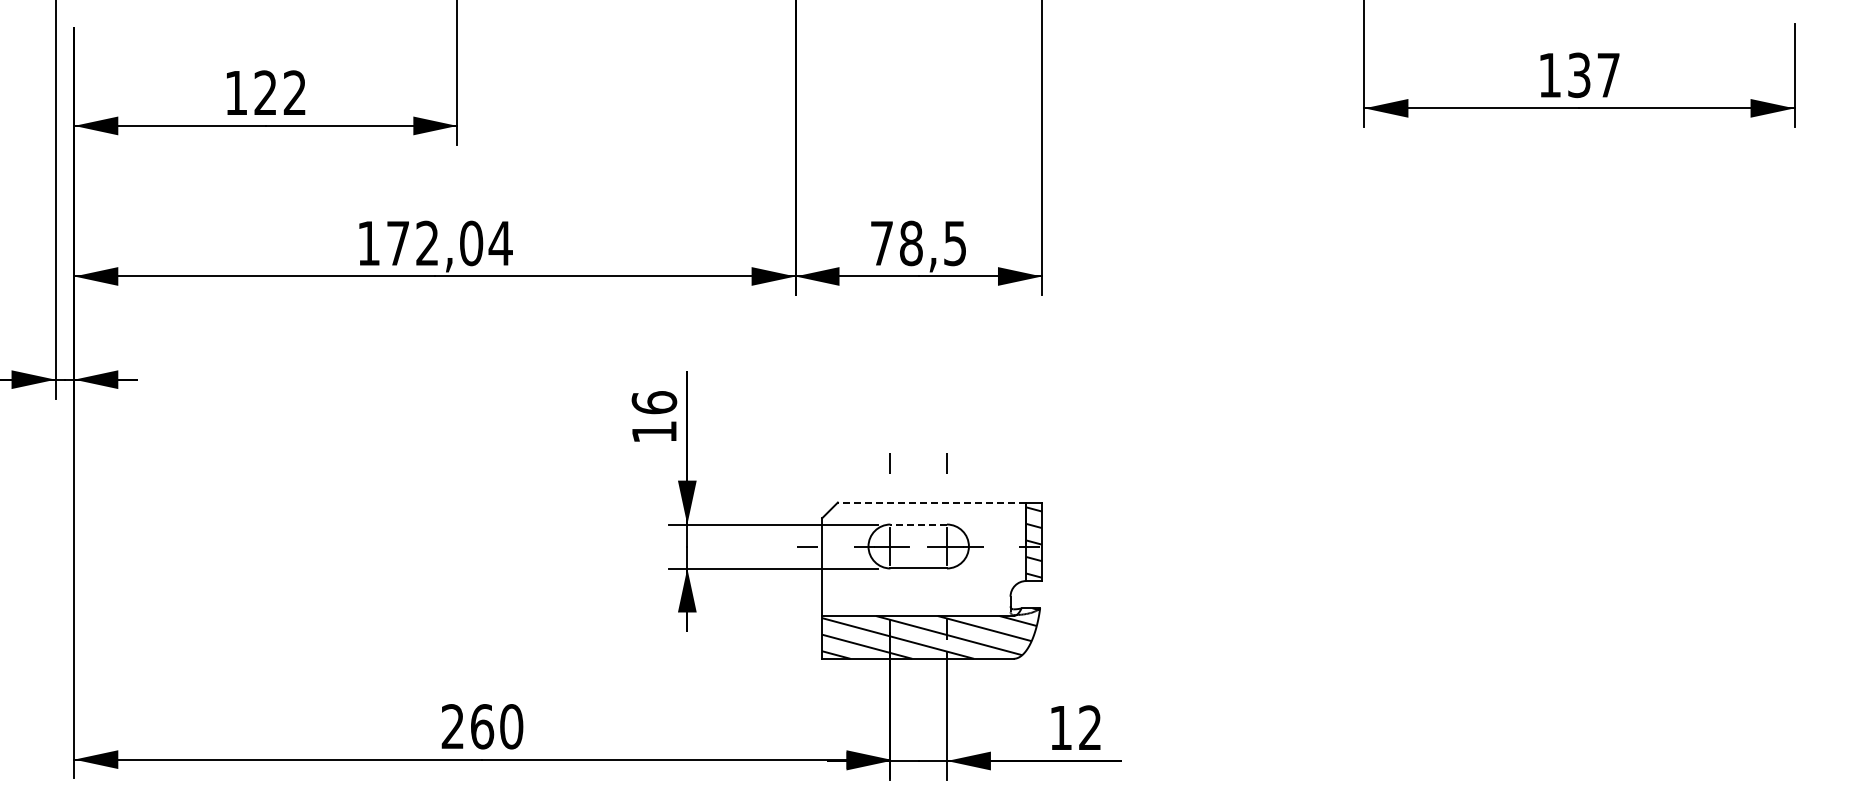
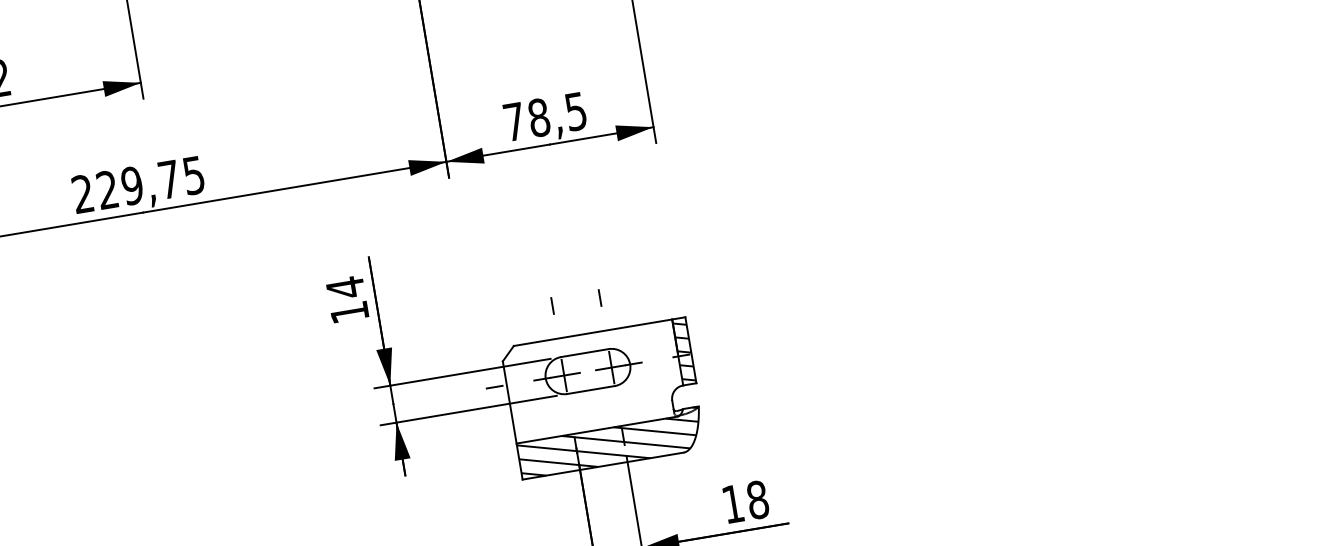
text: (434, 243) -> (138, 184), 172,04 -> 229,75
text: (654, 402) -> (345, 287), 16 -> 14
line: (931, 502) -> (592, 332), dashed -> solid
line: (918, 524) -> (584, 353), dashed -> solid
text: (1090, 727) -> (757, 499), 12 -> 18

